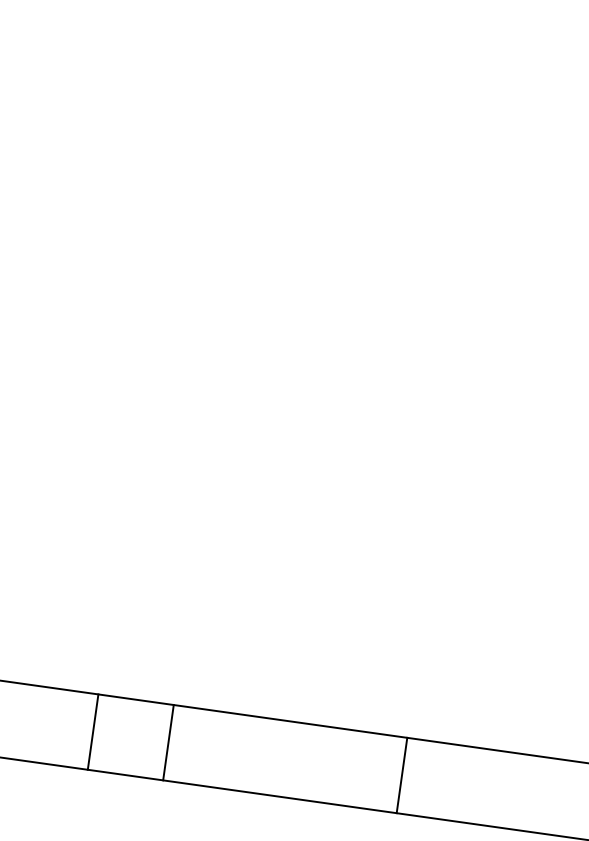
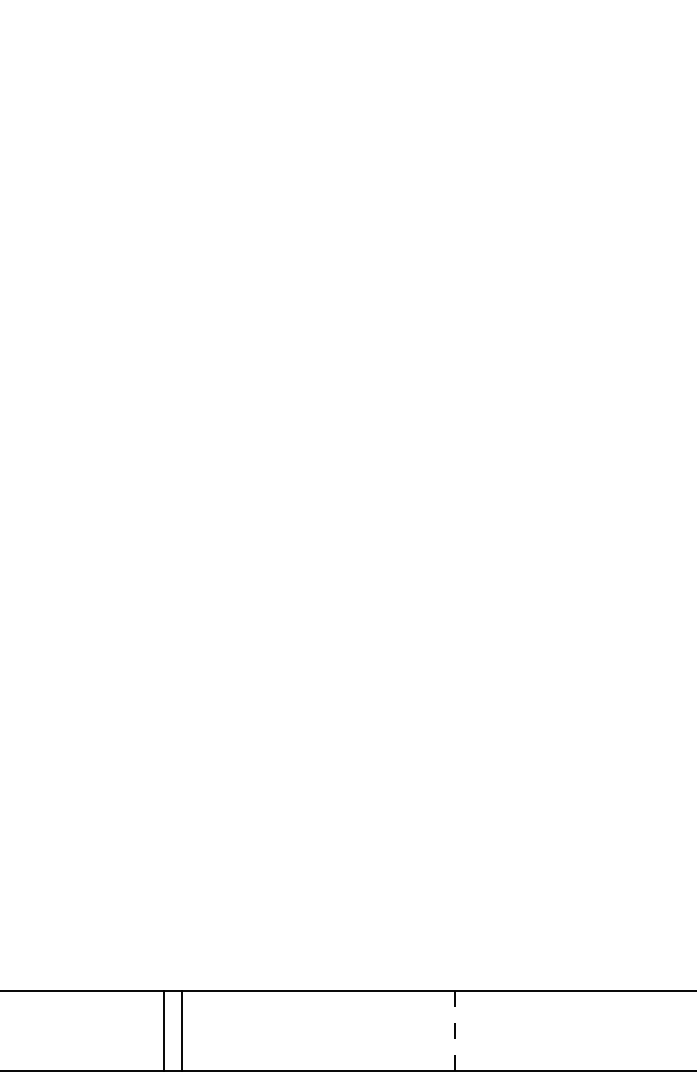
line: (92, 732) -> (163, 1031), moved
line: (168, 742) -> (182, 1031), moved
line: (401, 774) -> (454, 1030), solid -> dashed

